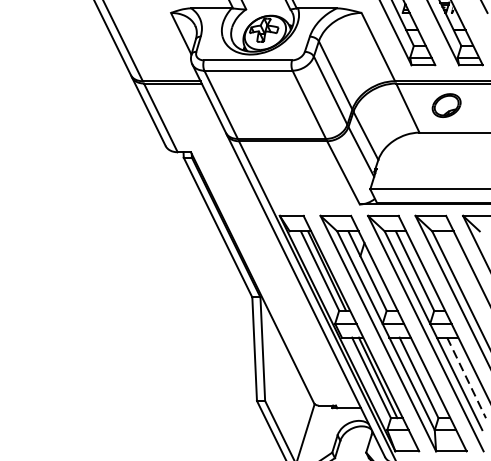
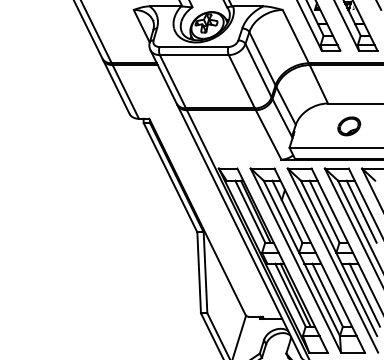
part: (446, 105) -> (349, 126), moved
line: (462, 270) -> (361, 211), added
line: (466, 378) -> (364, 295), dashed -> solid

